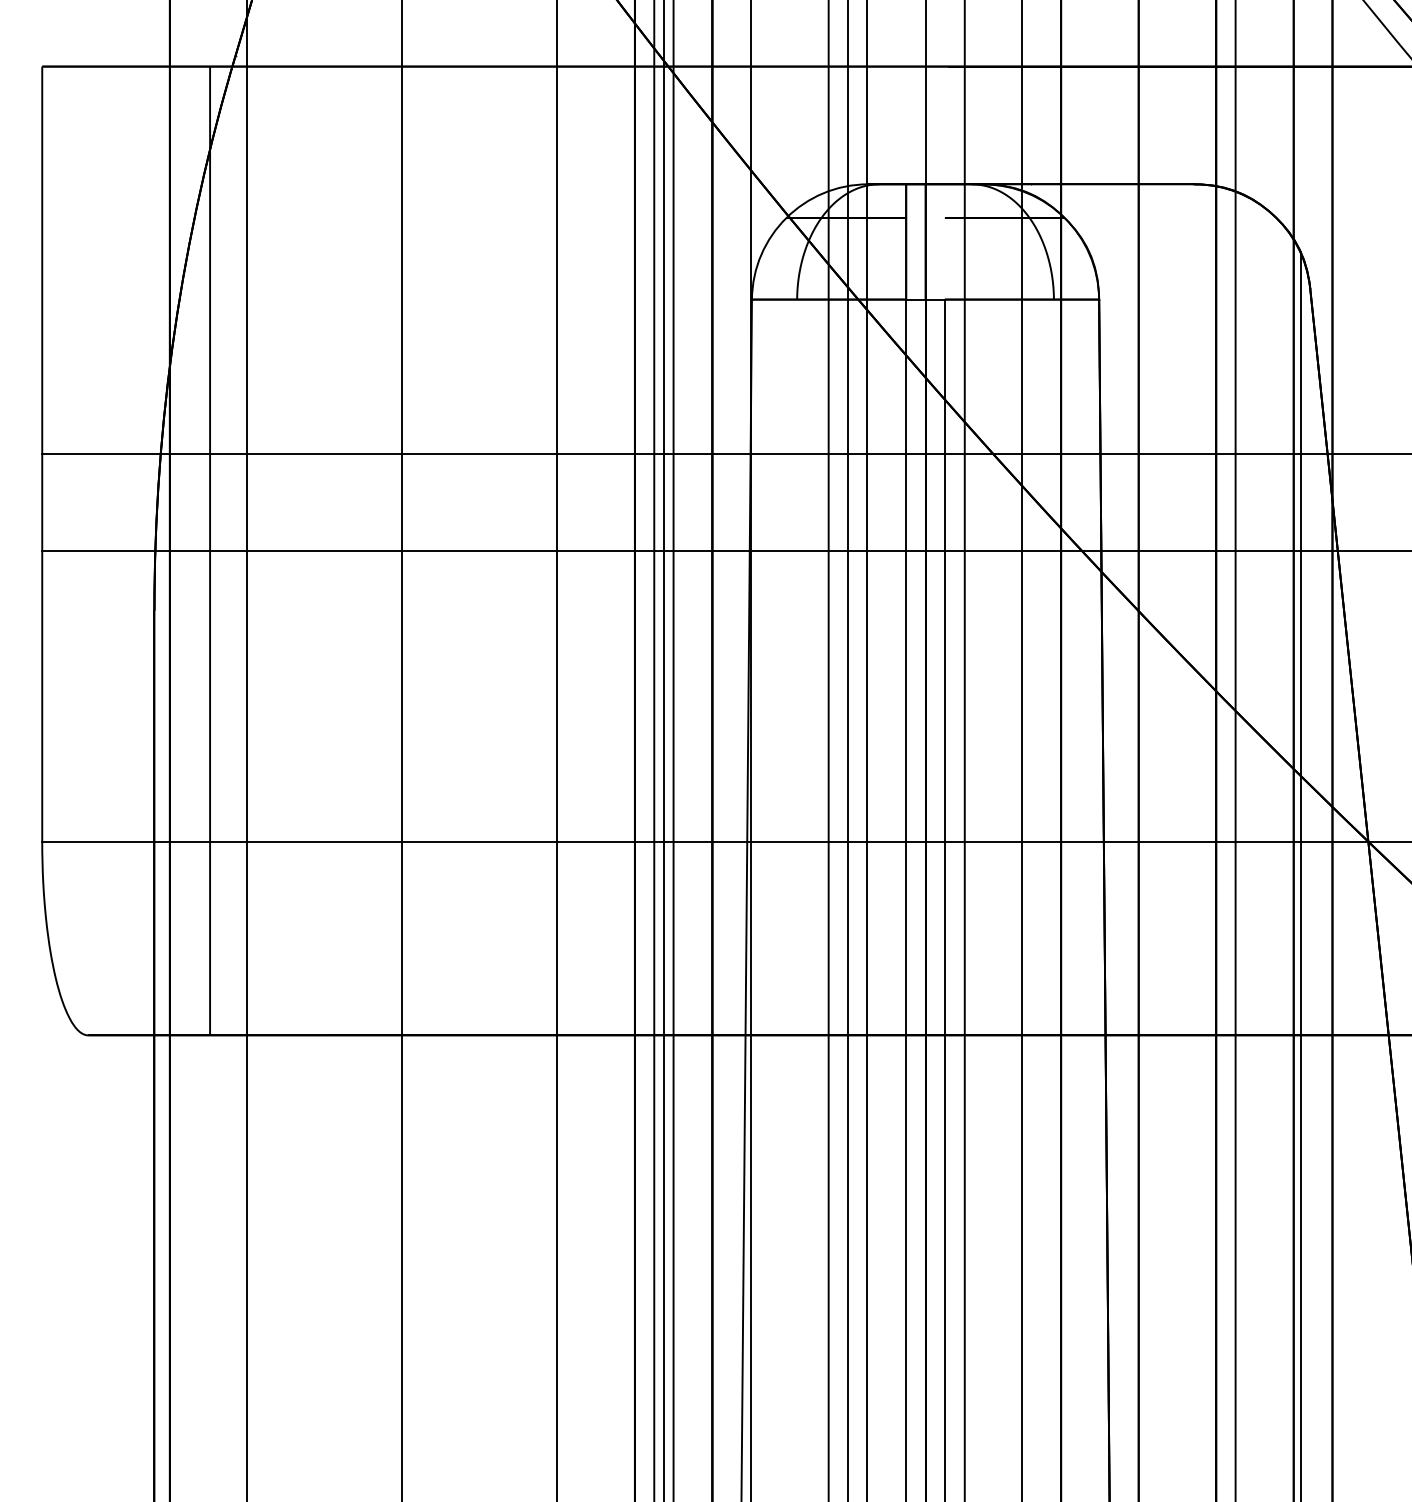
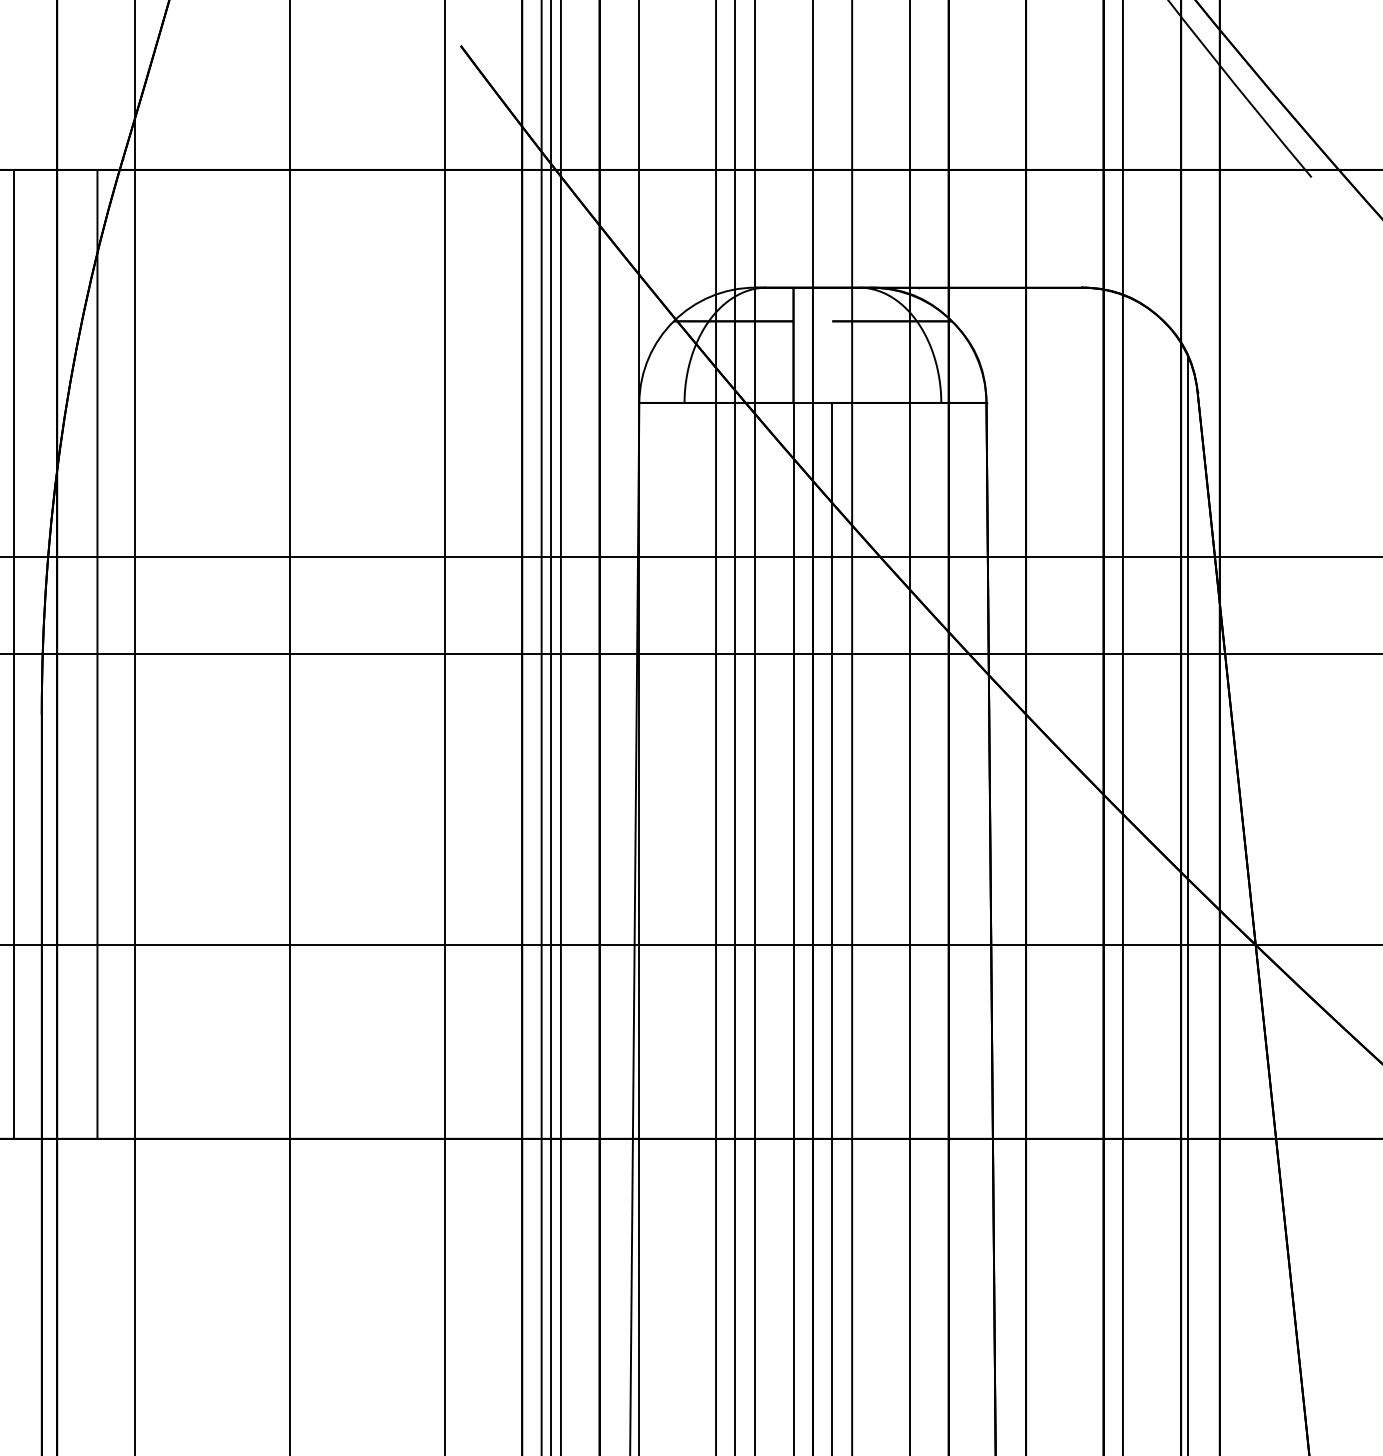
line: (126, 550) -> (13, 653), added

